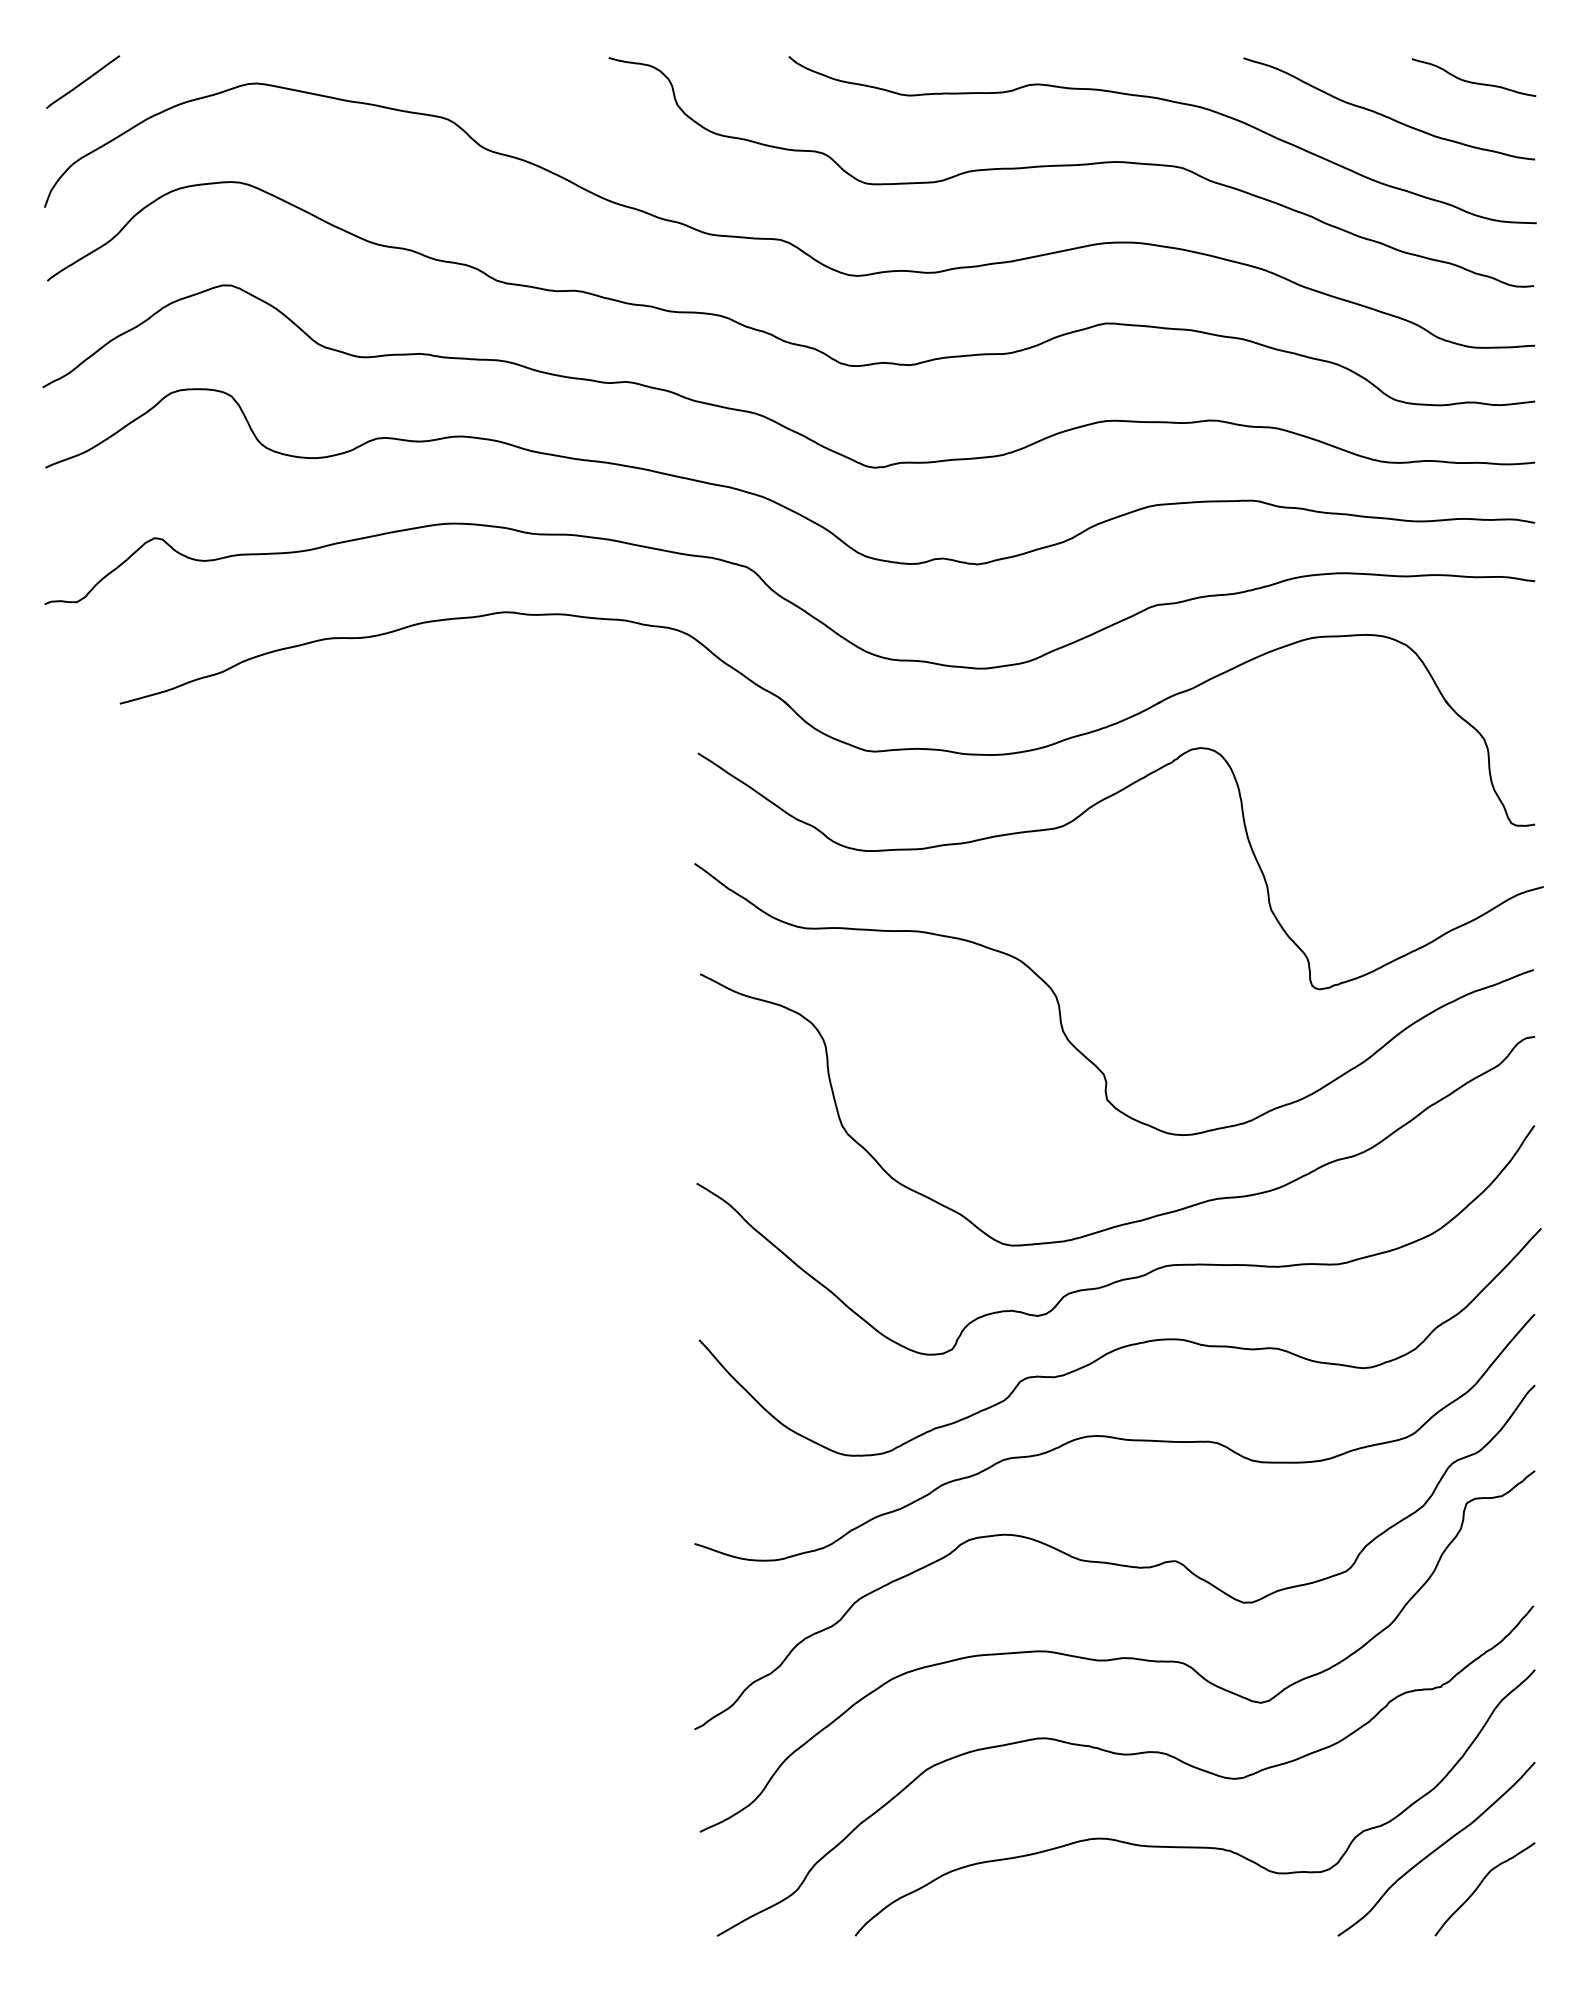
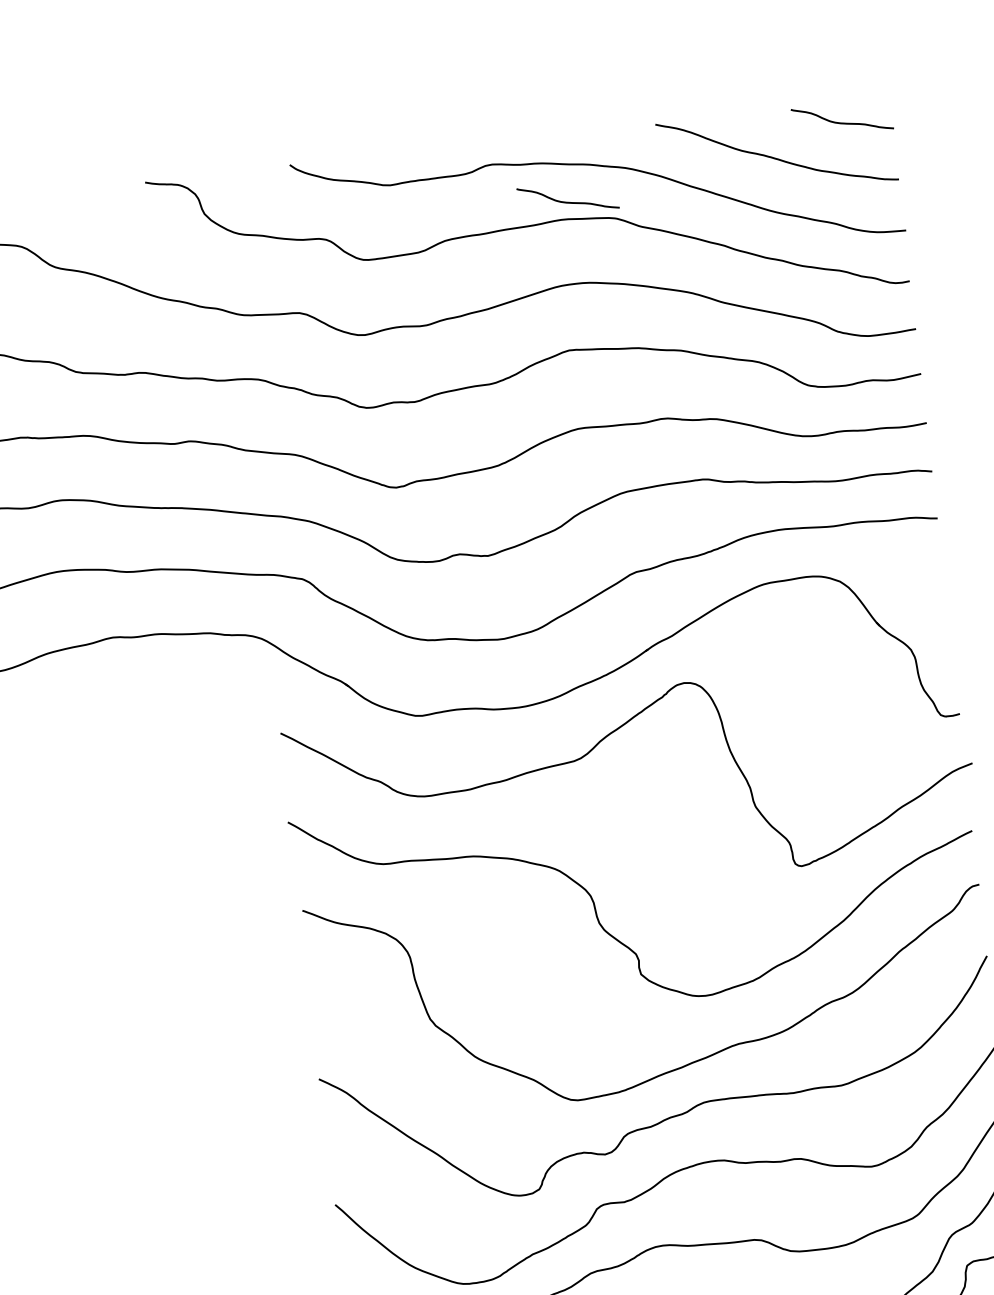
curve: (1124, 140) -> (567, 201), added

